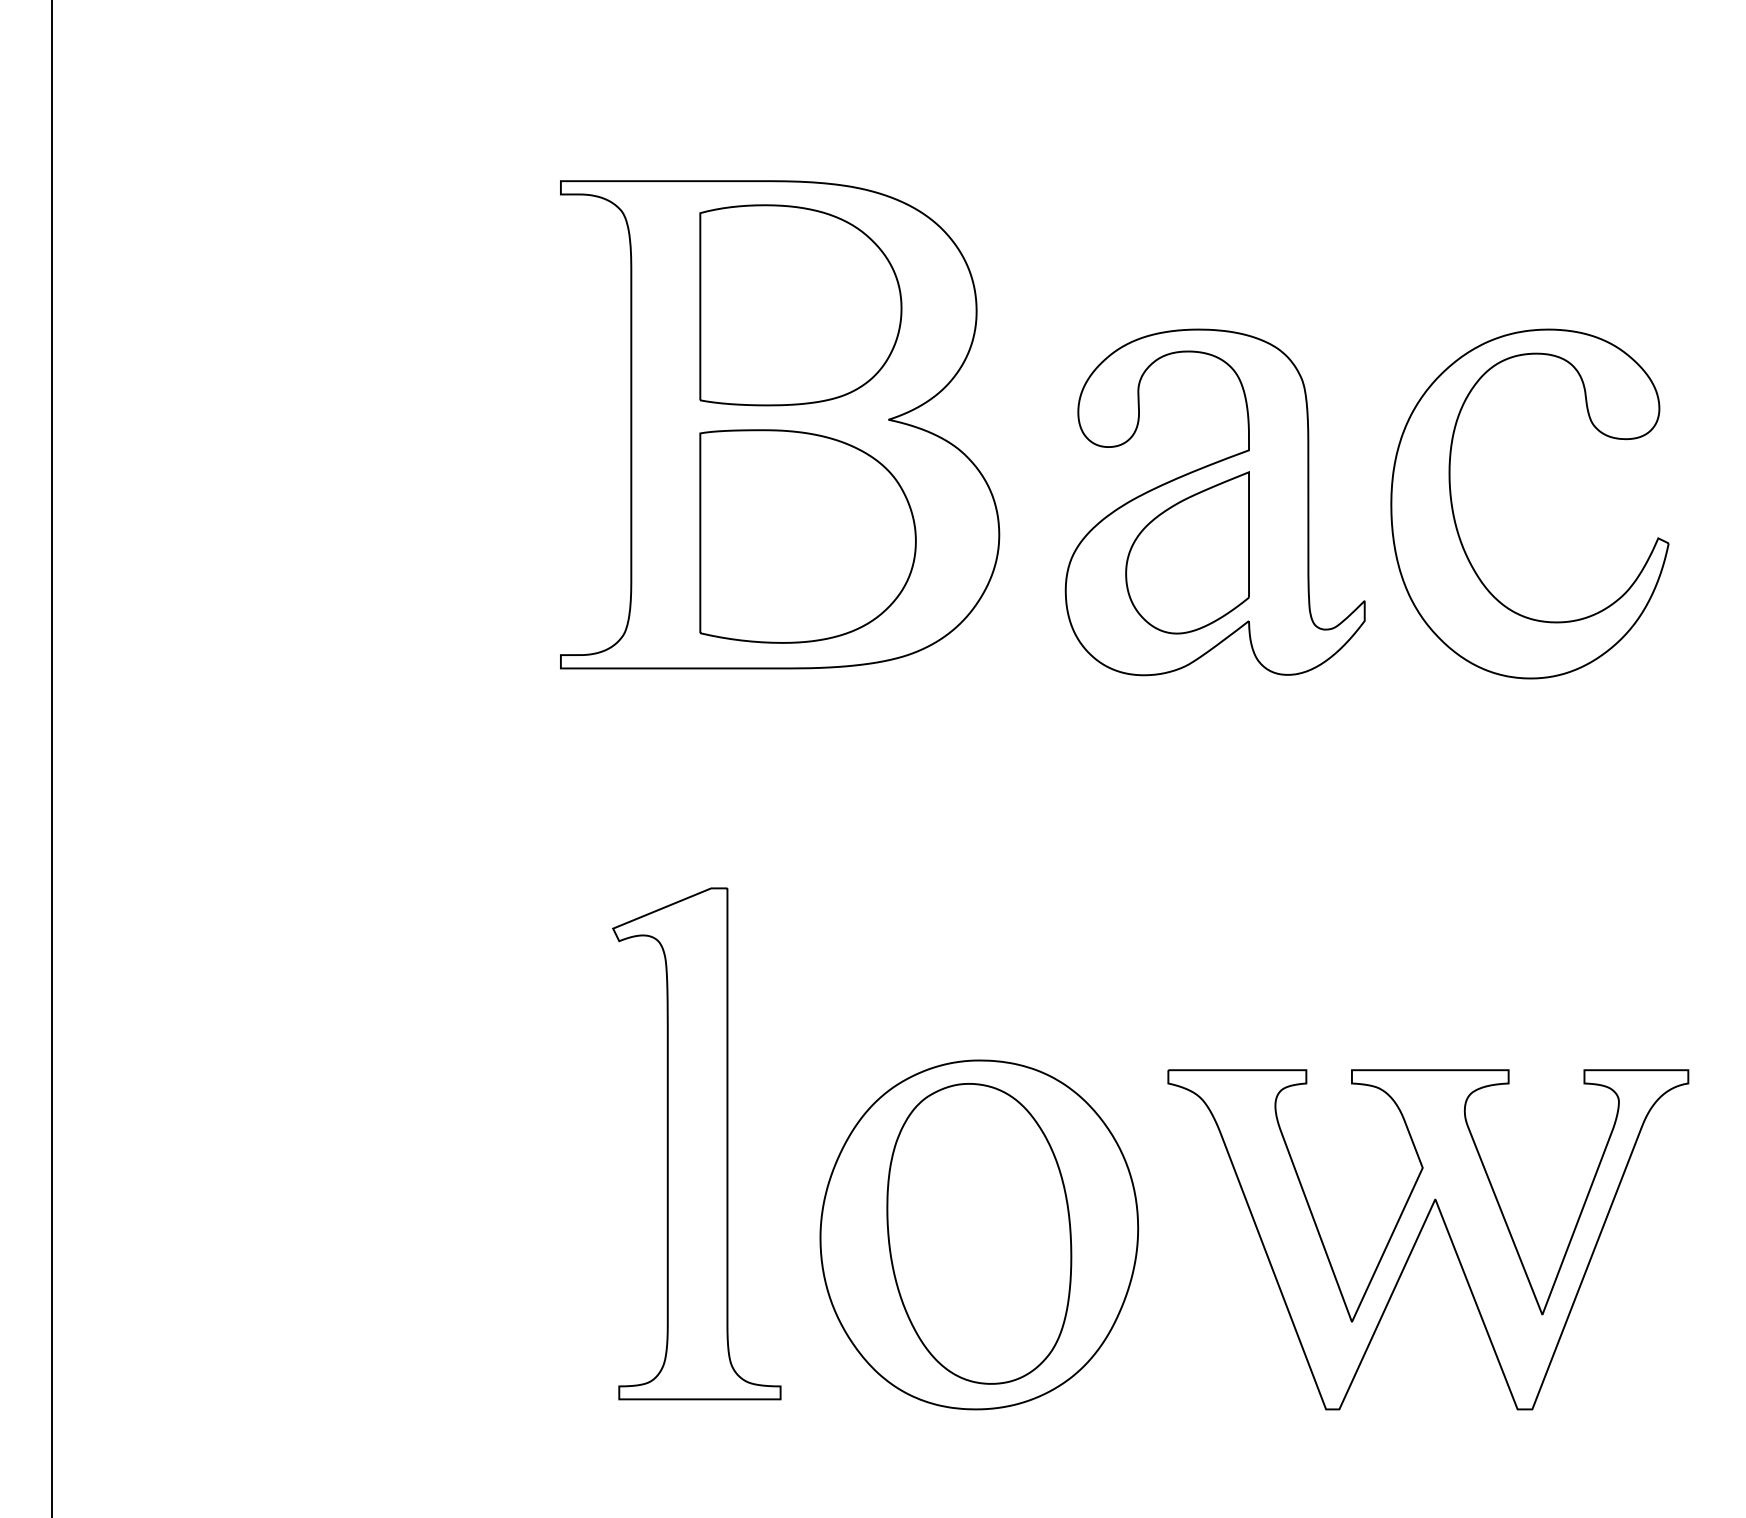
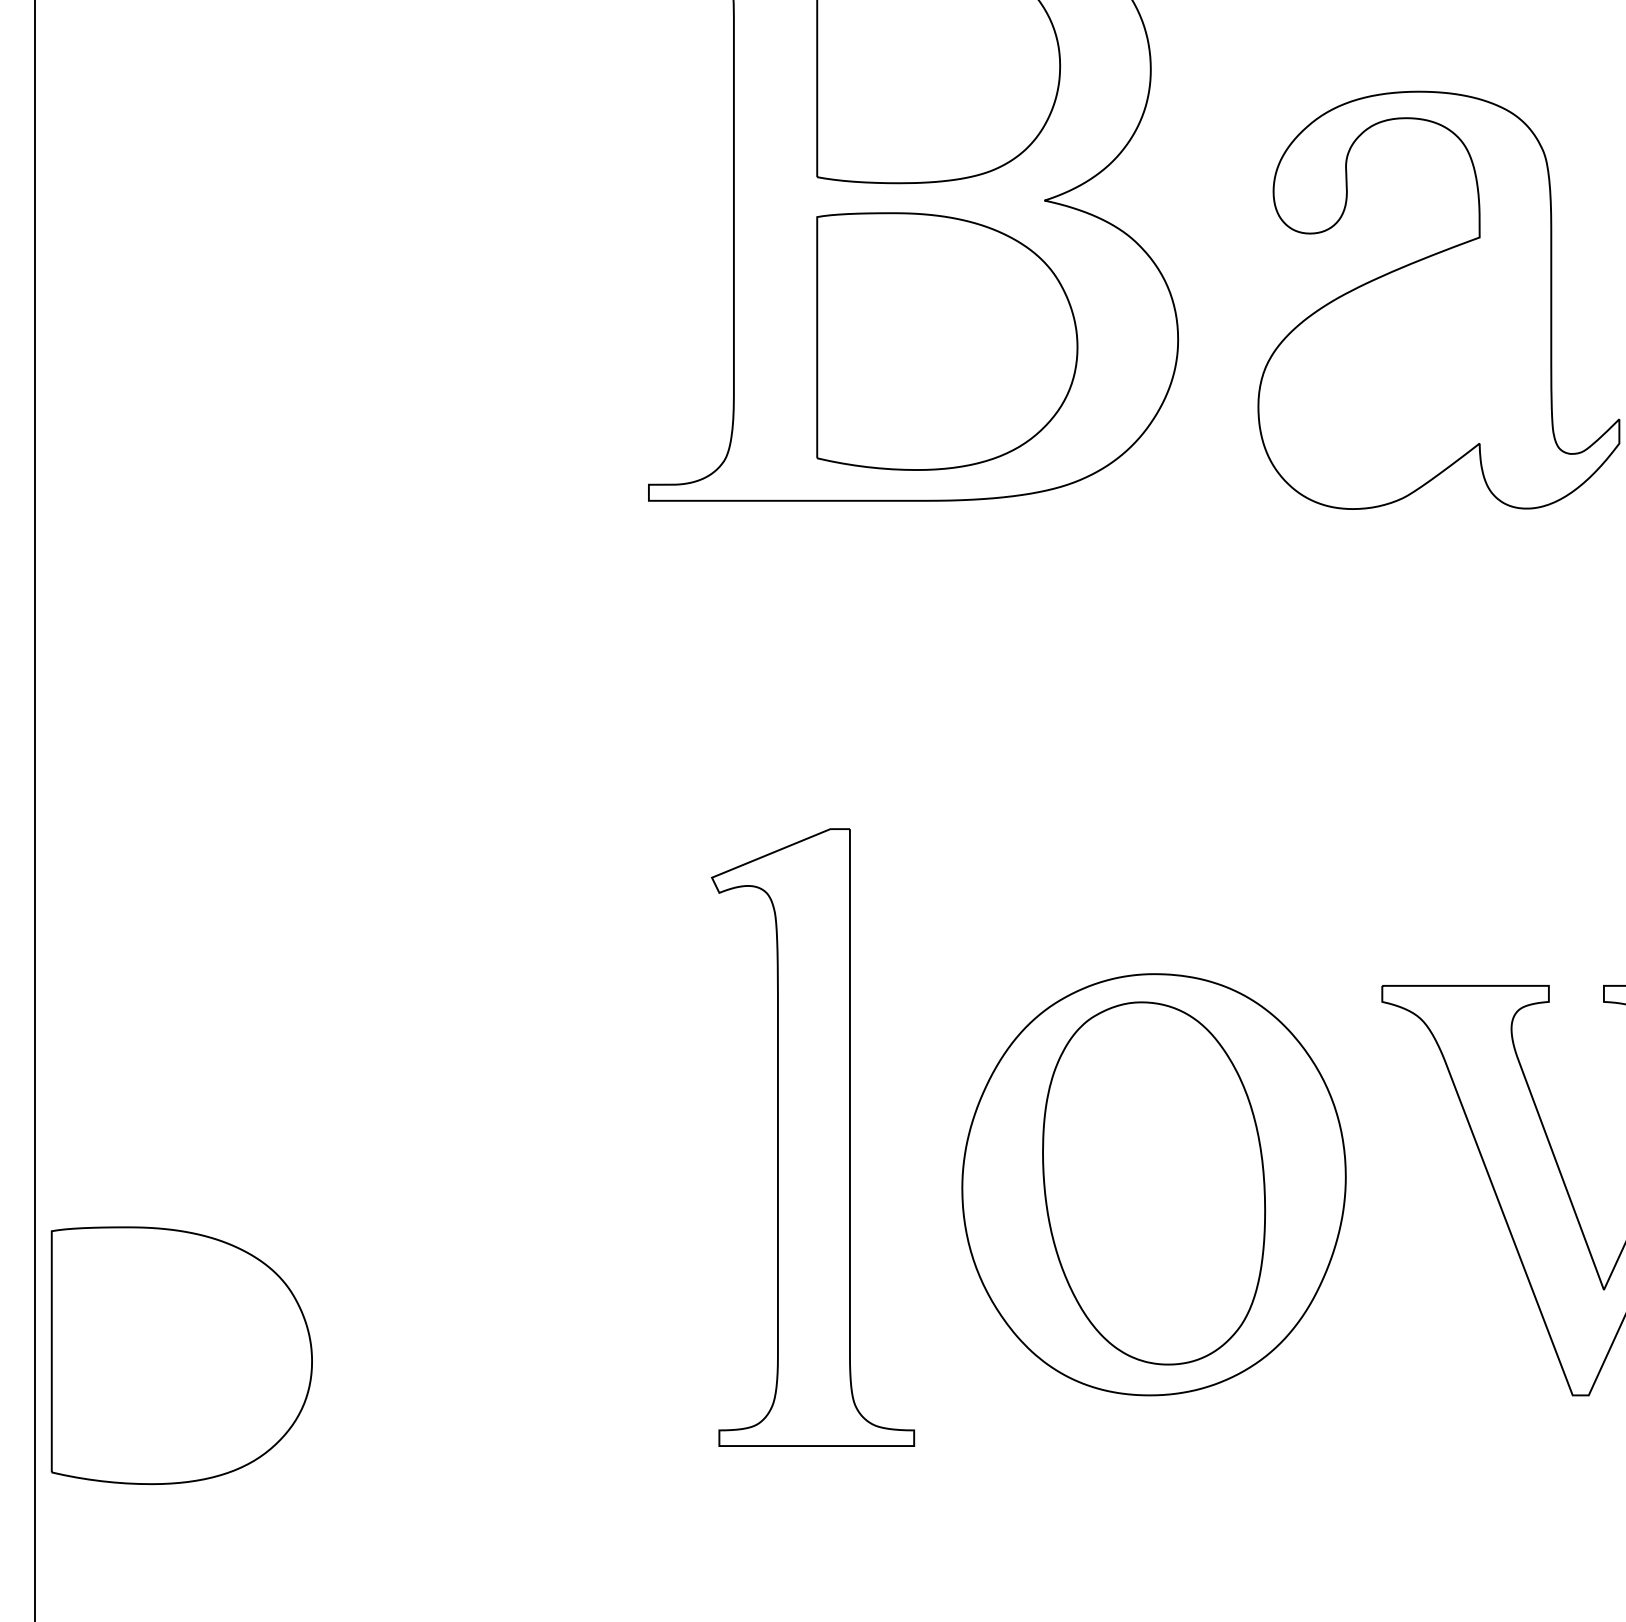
part: (1187, 552) -> (1405, 360), removed
part: (696, 1143) -> (812, 1137), moved
part: (173, 1376) -> (181, 1355), added

